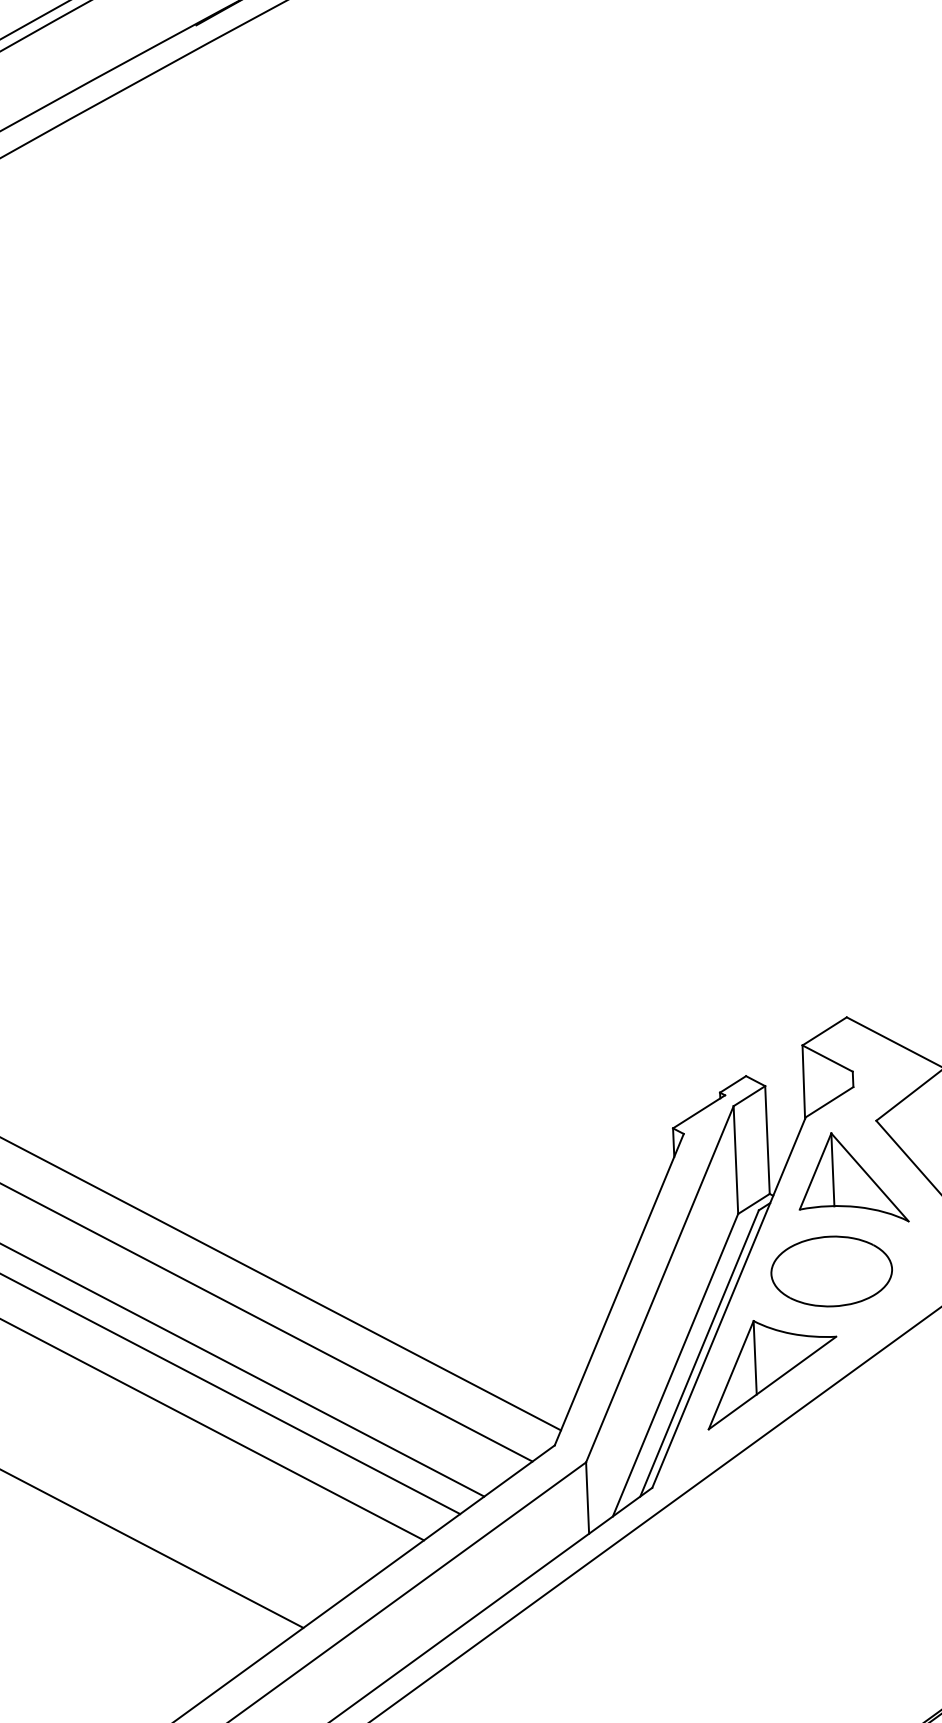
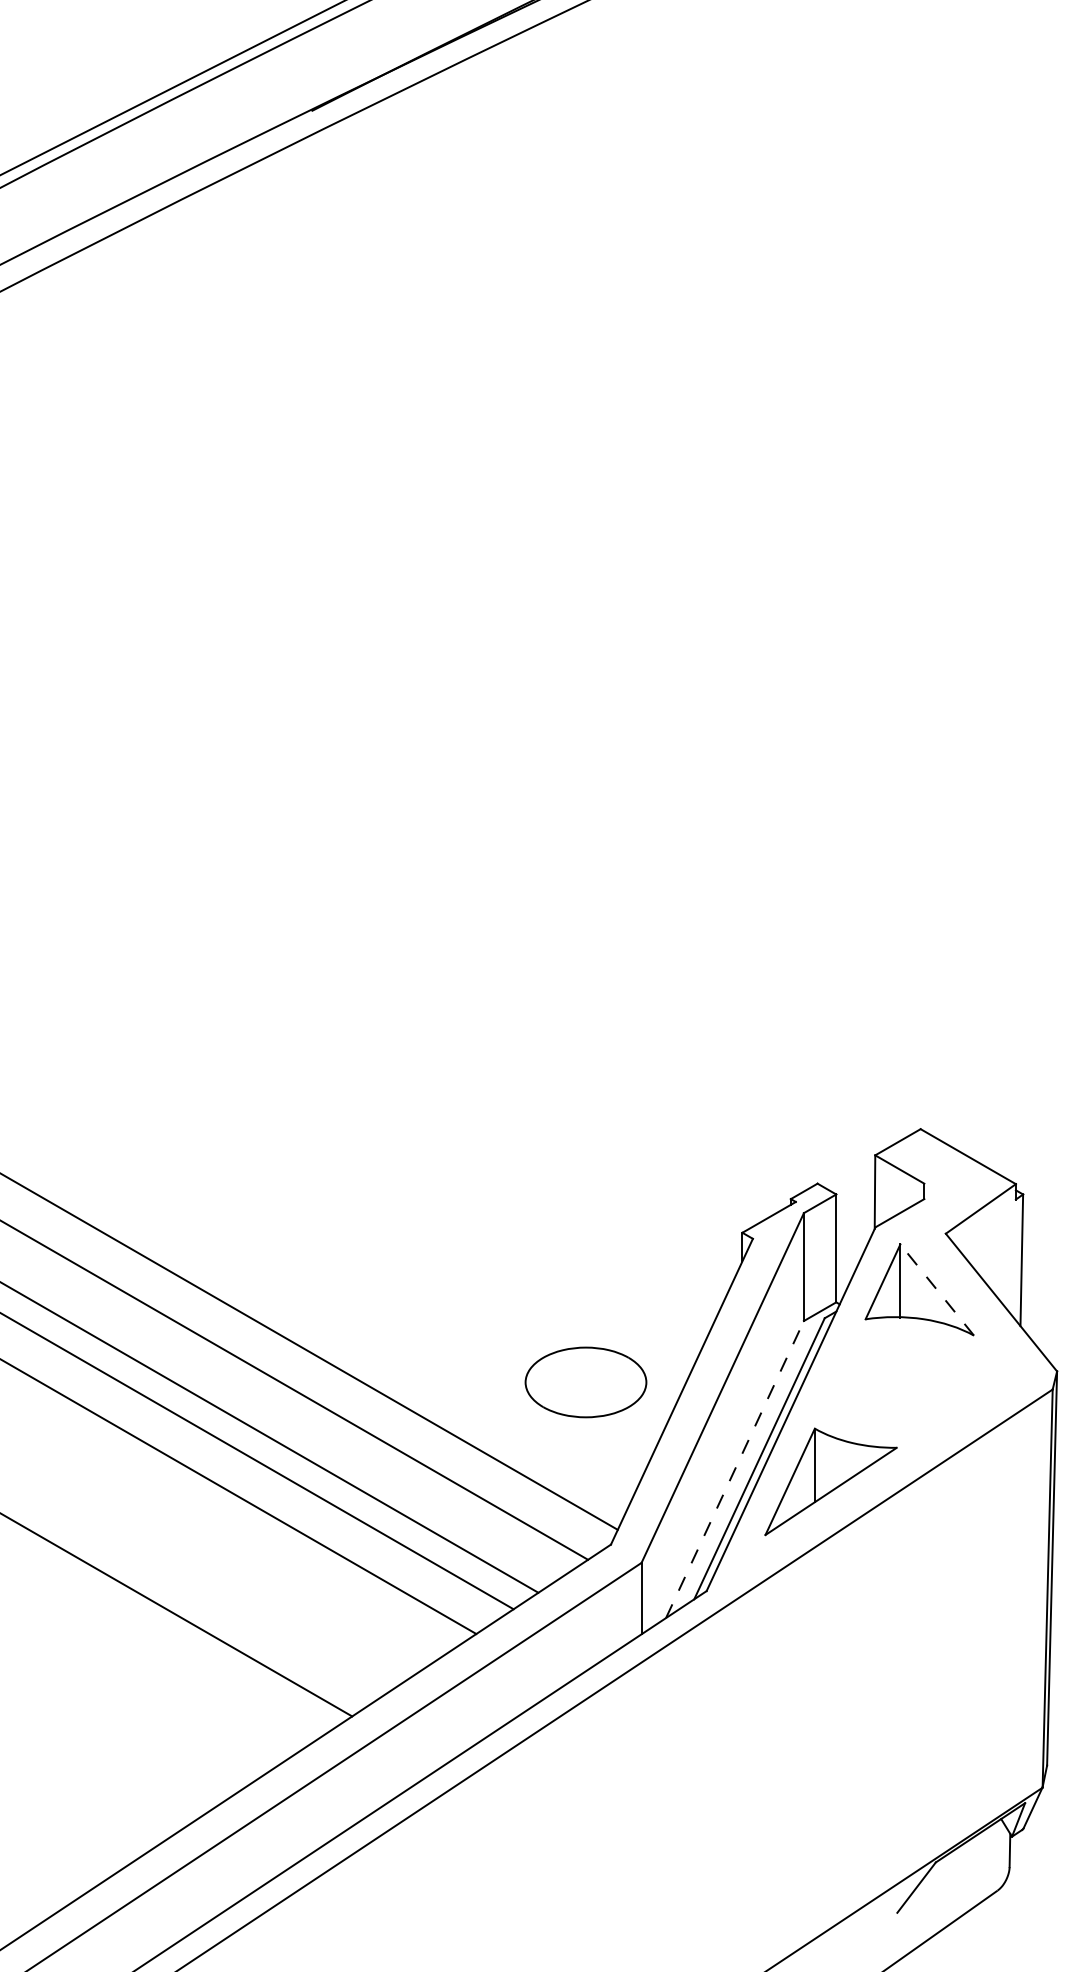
line: (870, 1177) -> (937, 1290), solid -> dashed
part: (831, 1271) -> (585, 1382), moved
line: (675, 1365) -> (734, 1469), solid -> dashed

